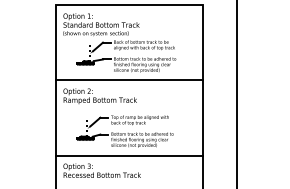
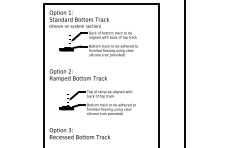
line: (129, 79) -> (101, 62), removed
line: (129, 155) -> (101, 121), removed

